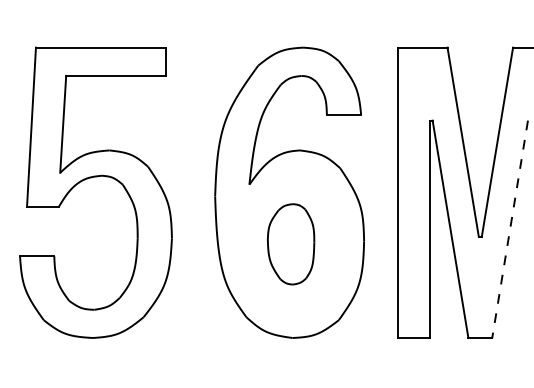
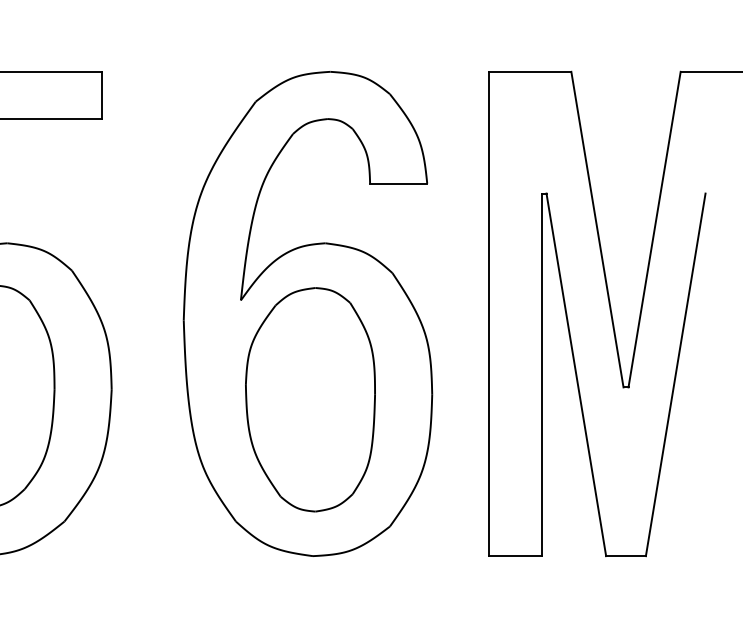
line: (510, 229) -> (676, 375), dashed -> solid
part: (290, 244) -> (309, 400), size x1.67

